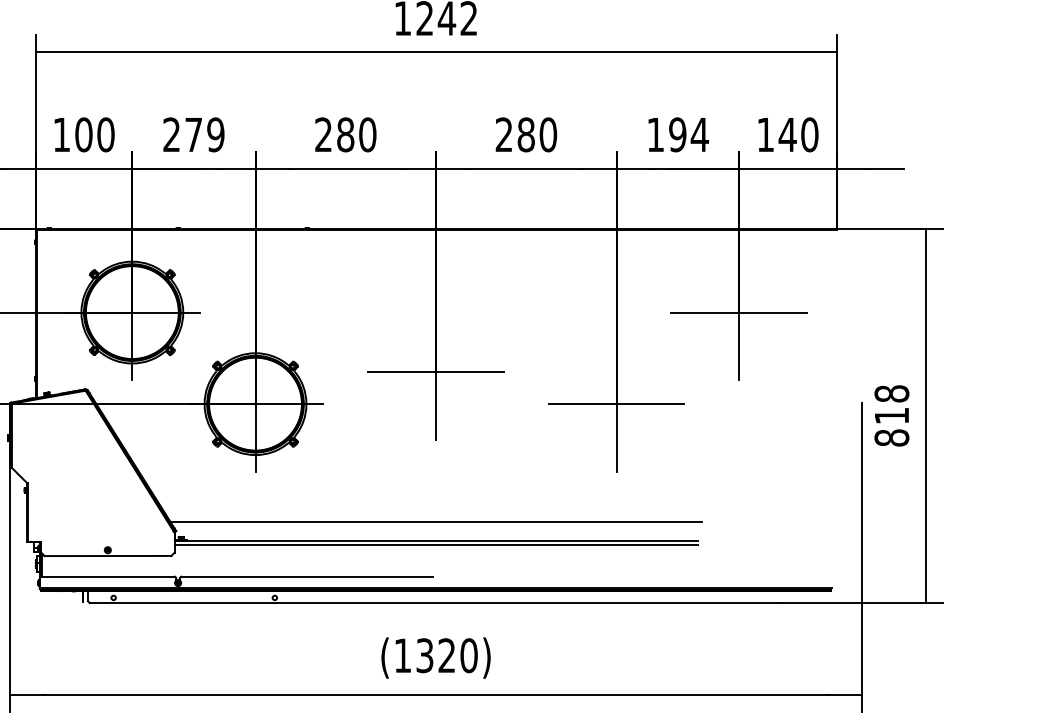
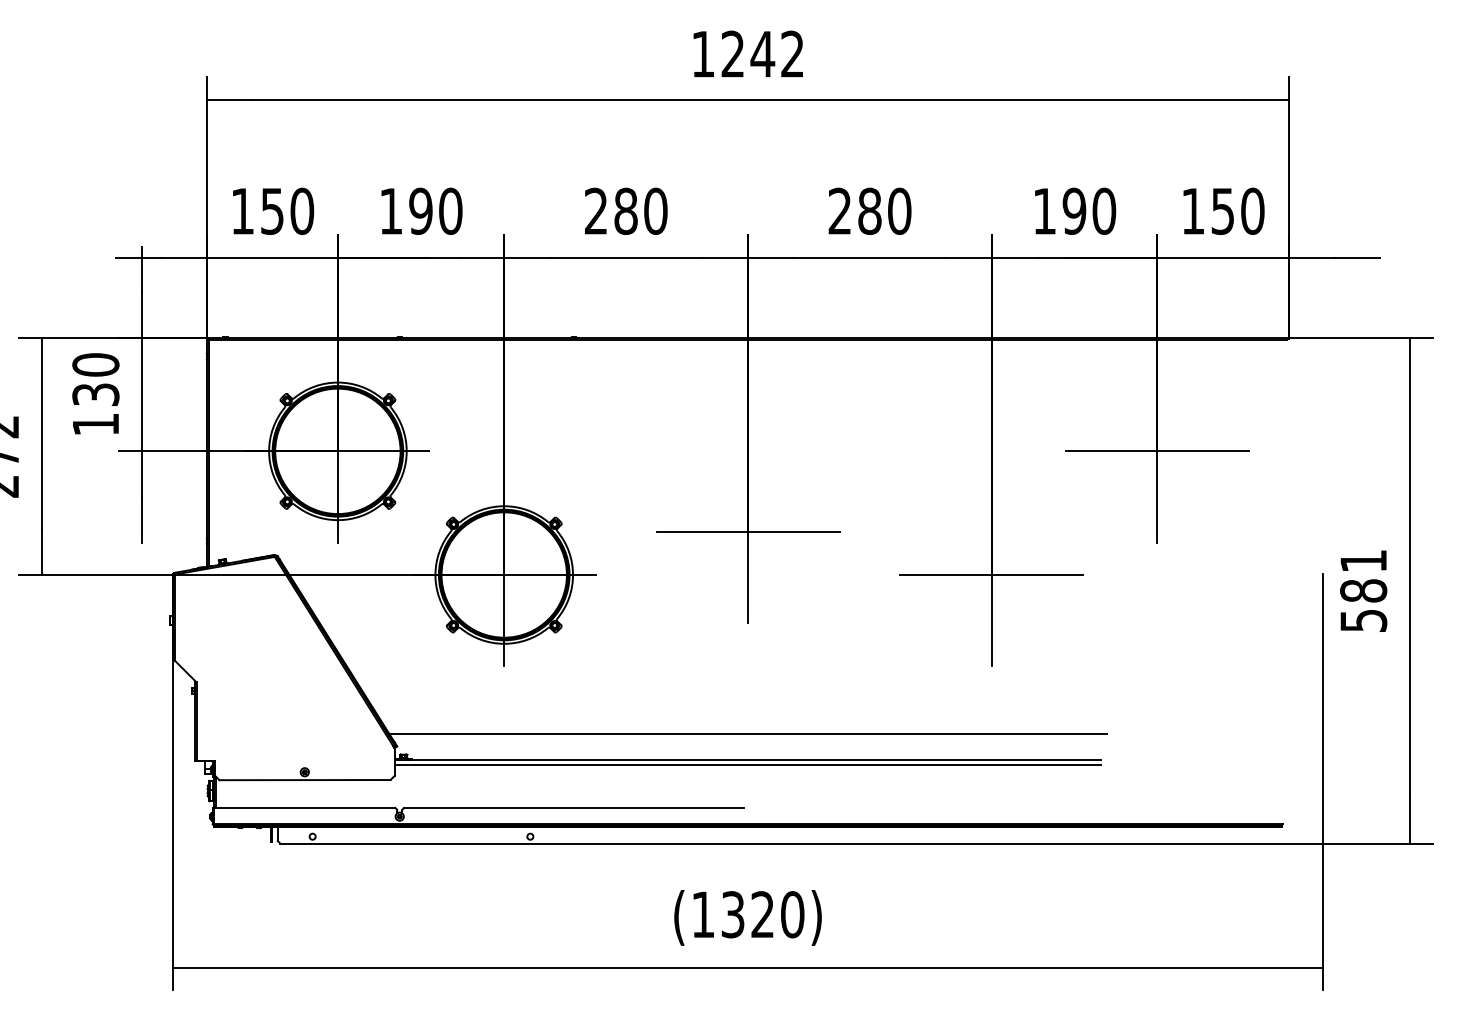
text: (83, 134) -> (272, 210), 100 -> 150
text: (193, 134) -> (420, 210), 279 -> 190
text: (699, 134) -> (1103, 210), 194 -> 190
text: (787, 134) -> (1222, 211), 140 -> 150
text: (891, 415) -> (1363, 590), 818 -> 581

